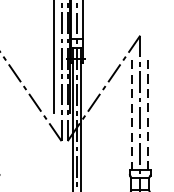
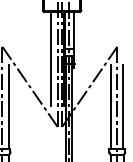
line: (132, 115) -> (111, 107), dashed -> solid
line: (148, 115) -> (123, 107), dashed -> solid

